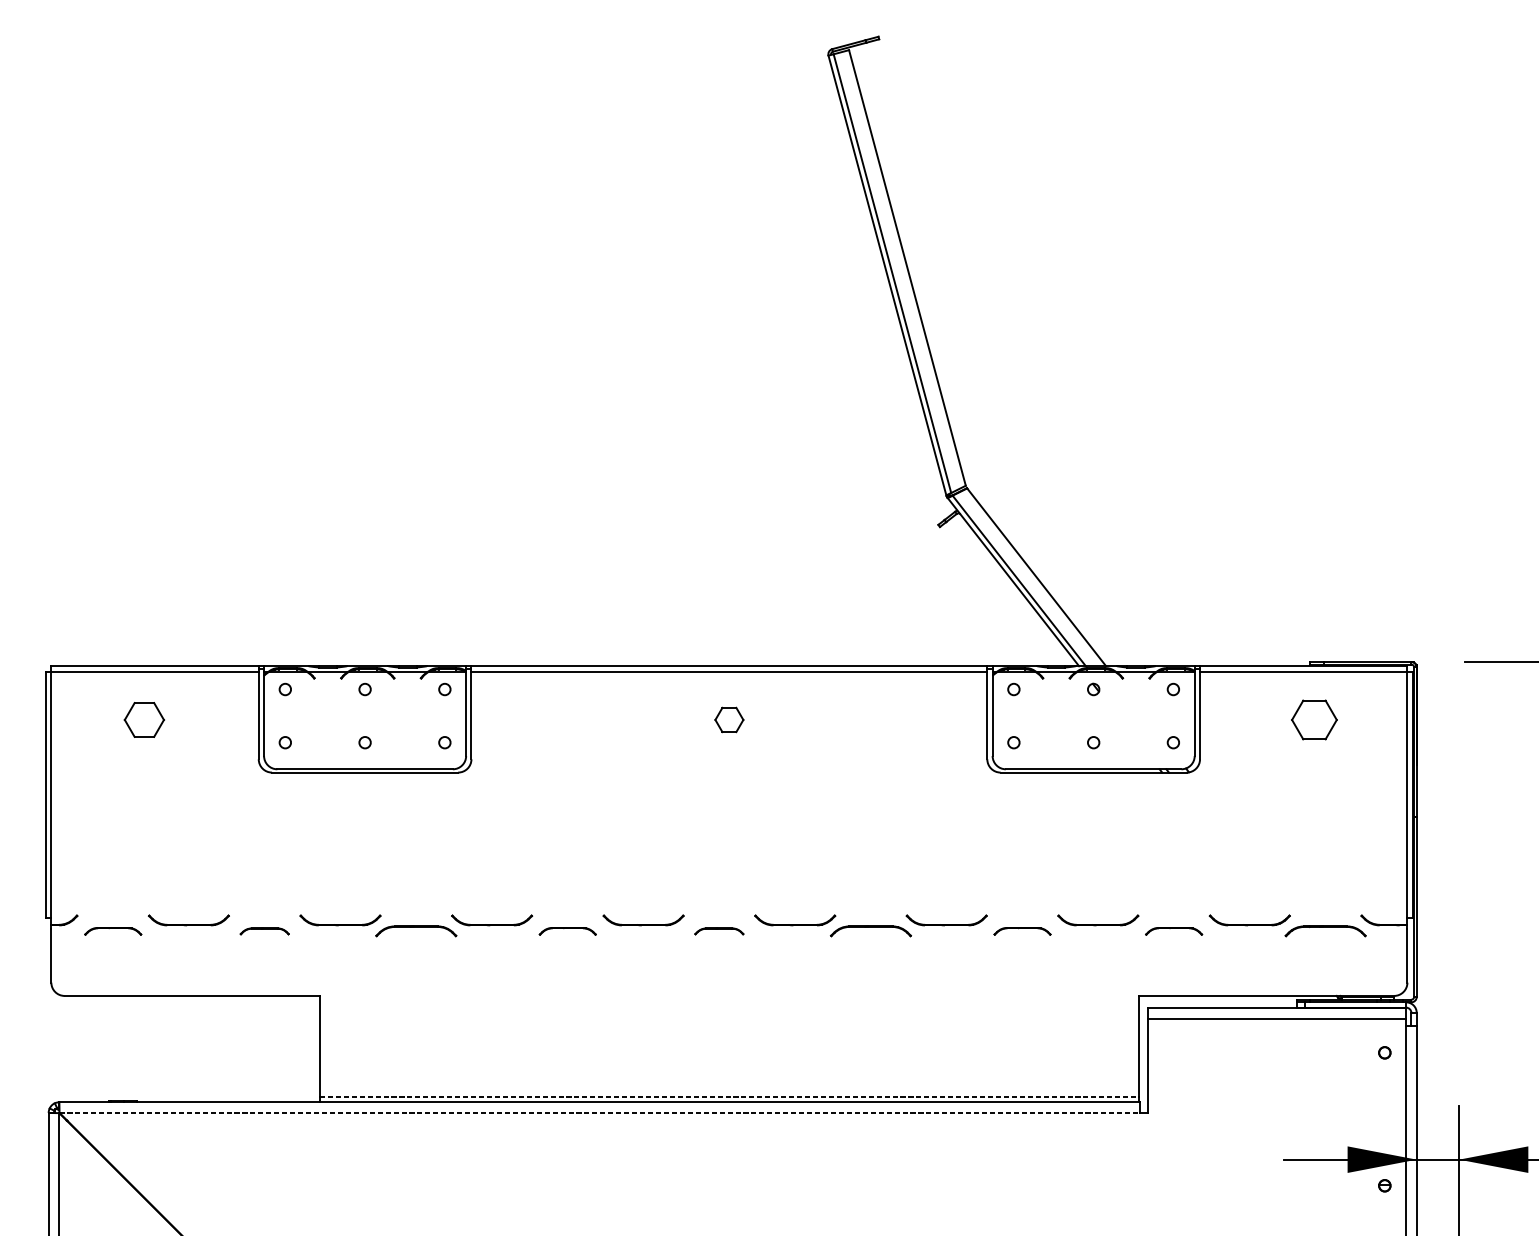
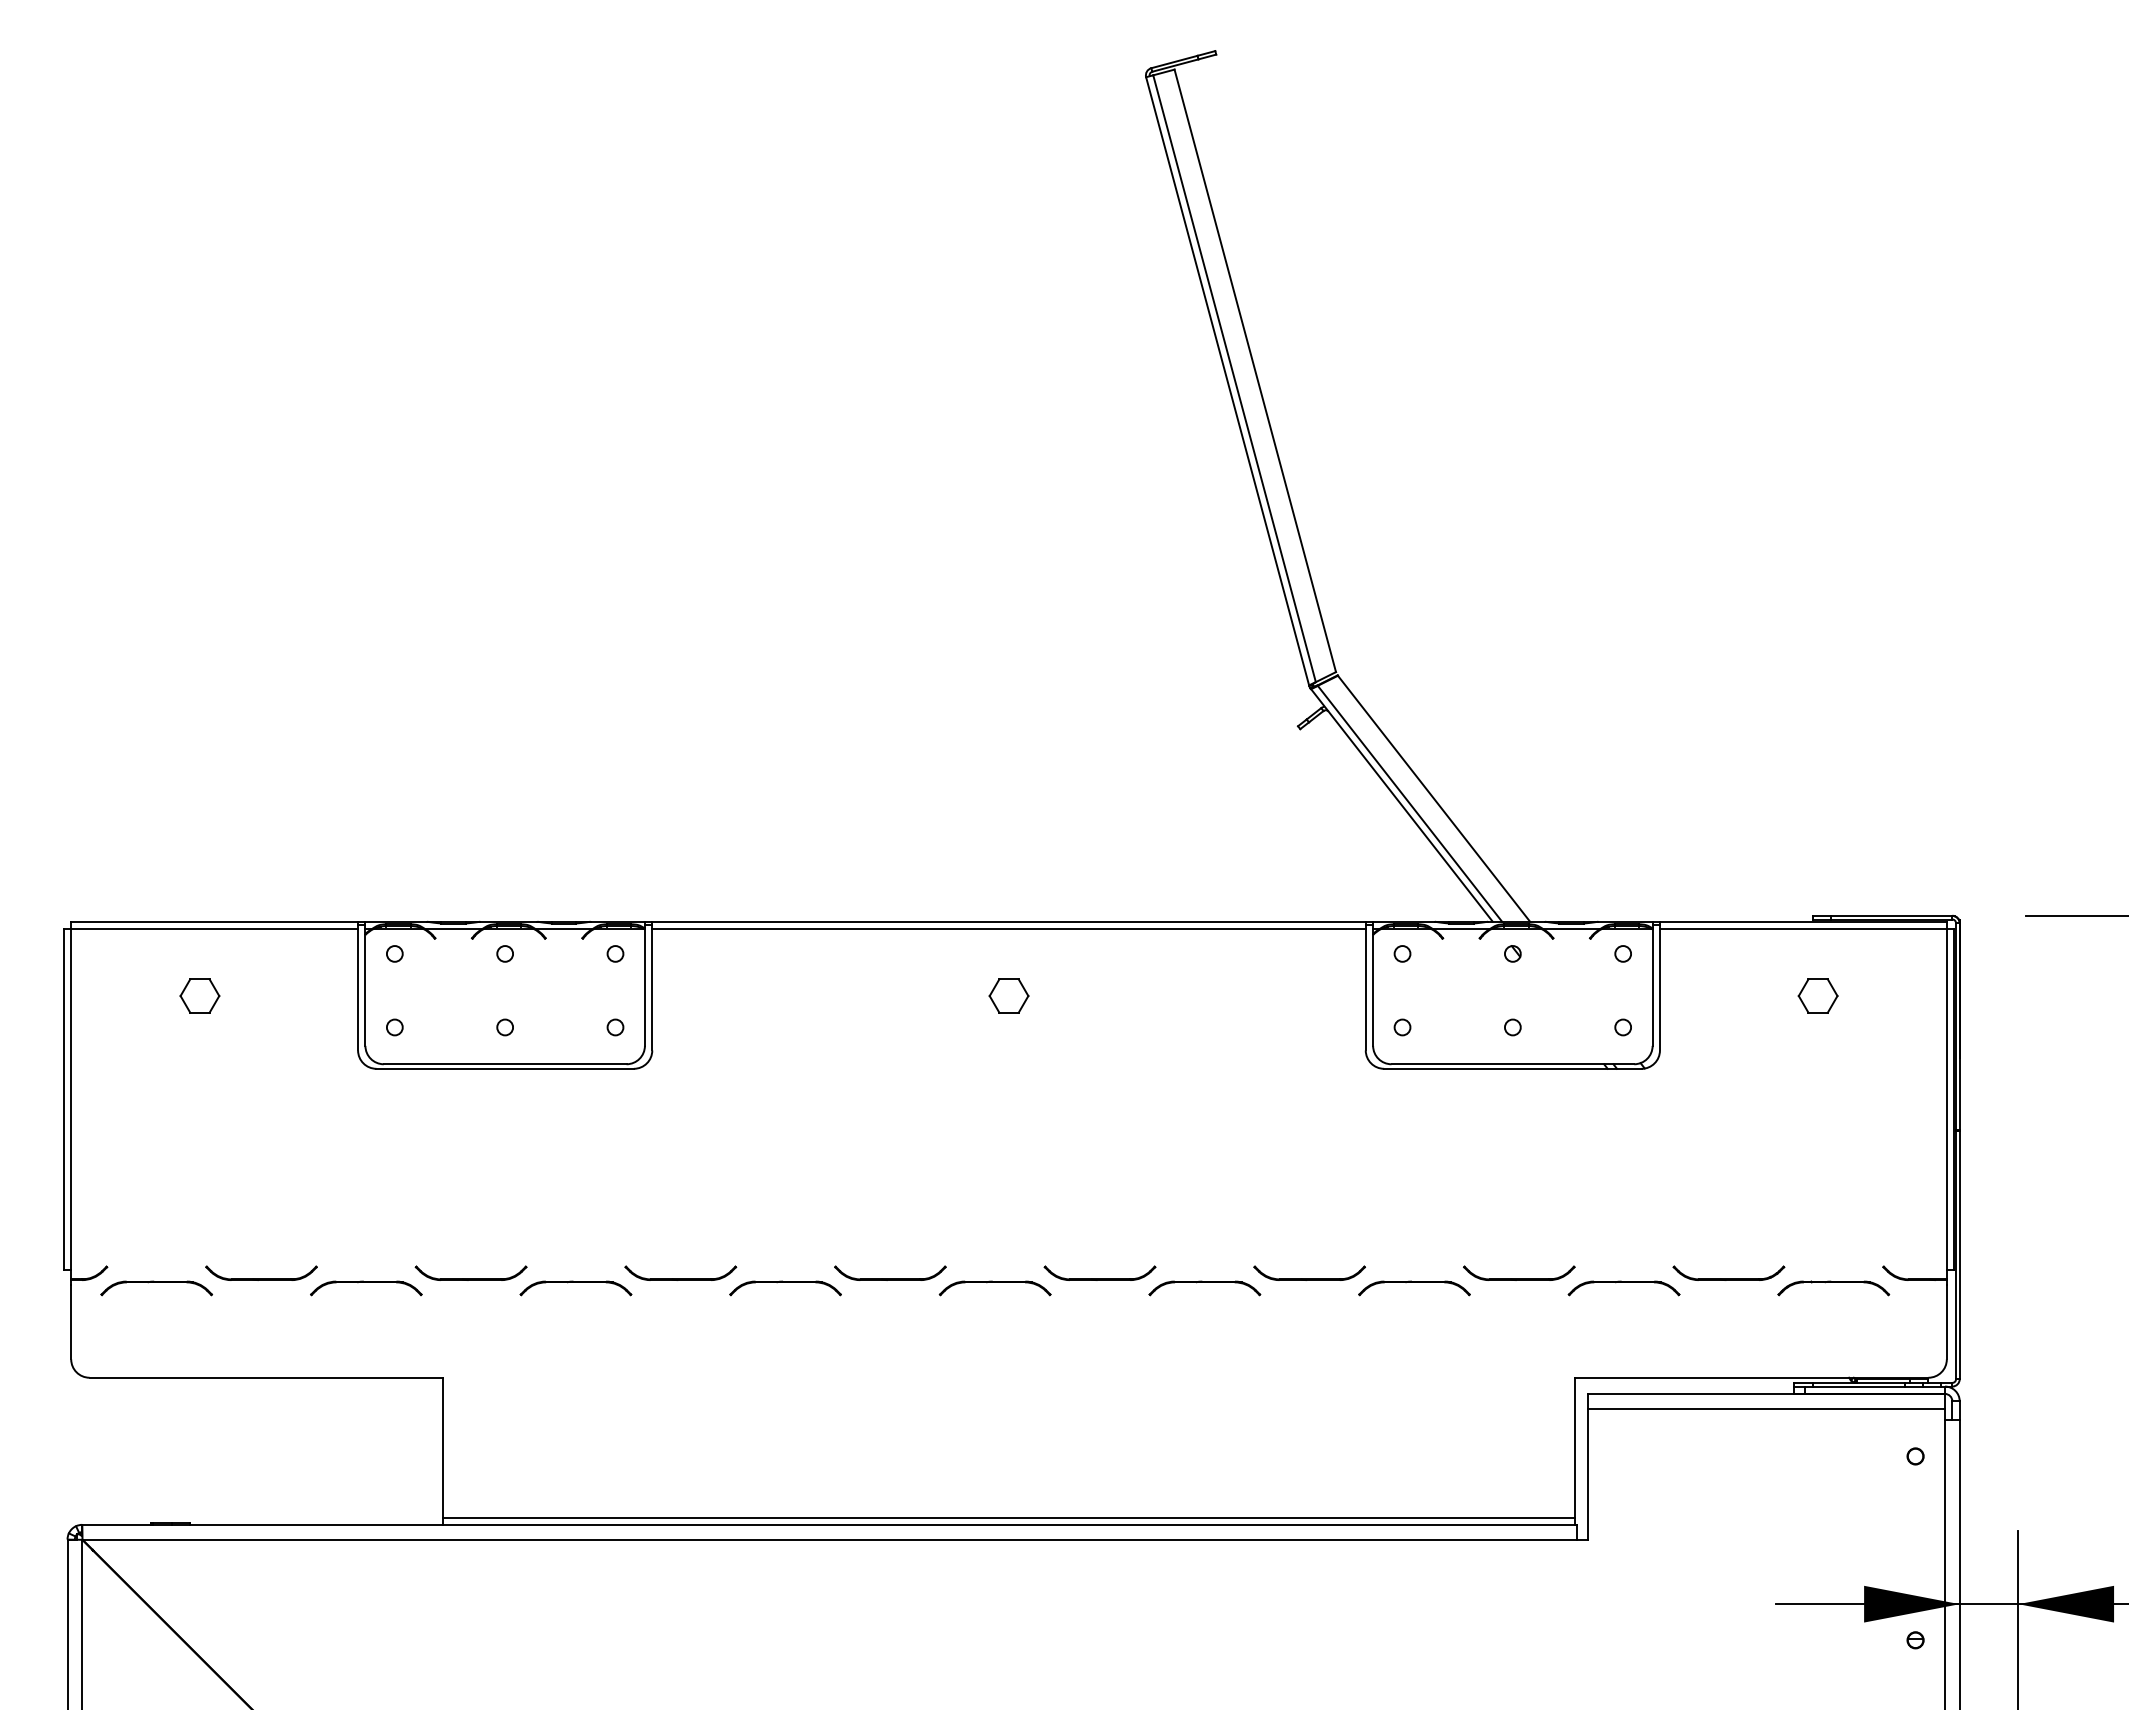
part: (144, 719) -> (199, 995), size x0.71
part: (1313, 719) -> (1817, 995), size x0.62
part: (113, 931) -> (156, 1288), size x1.43
part: (264, 931) -> (366, 1288), size x1.67
part: (567, 931) -> (785, 1288), size x1.43
part: (718, 931) -> (994, 1288), size x1.67
part: (1022, 931) -> (1414, 1288), size x1.43
part: (1173, 931) -> (1623, 1288), size x1.43
line: (729, 1096) -> (1009, 1517), dashed -> solid
line: (600, 1112) -> (830, 1539), dashed -> solid

